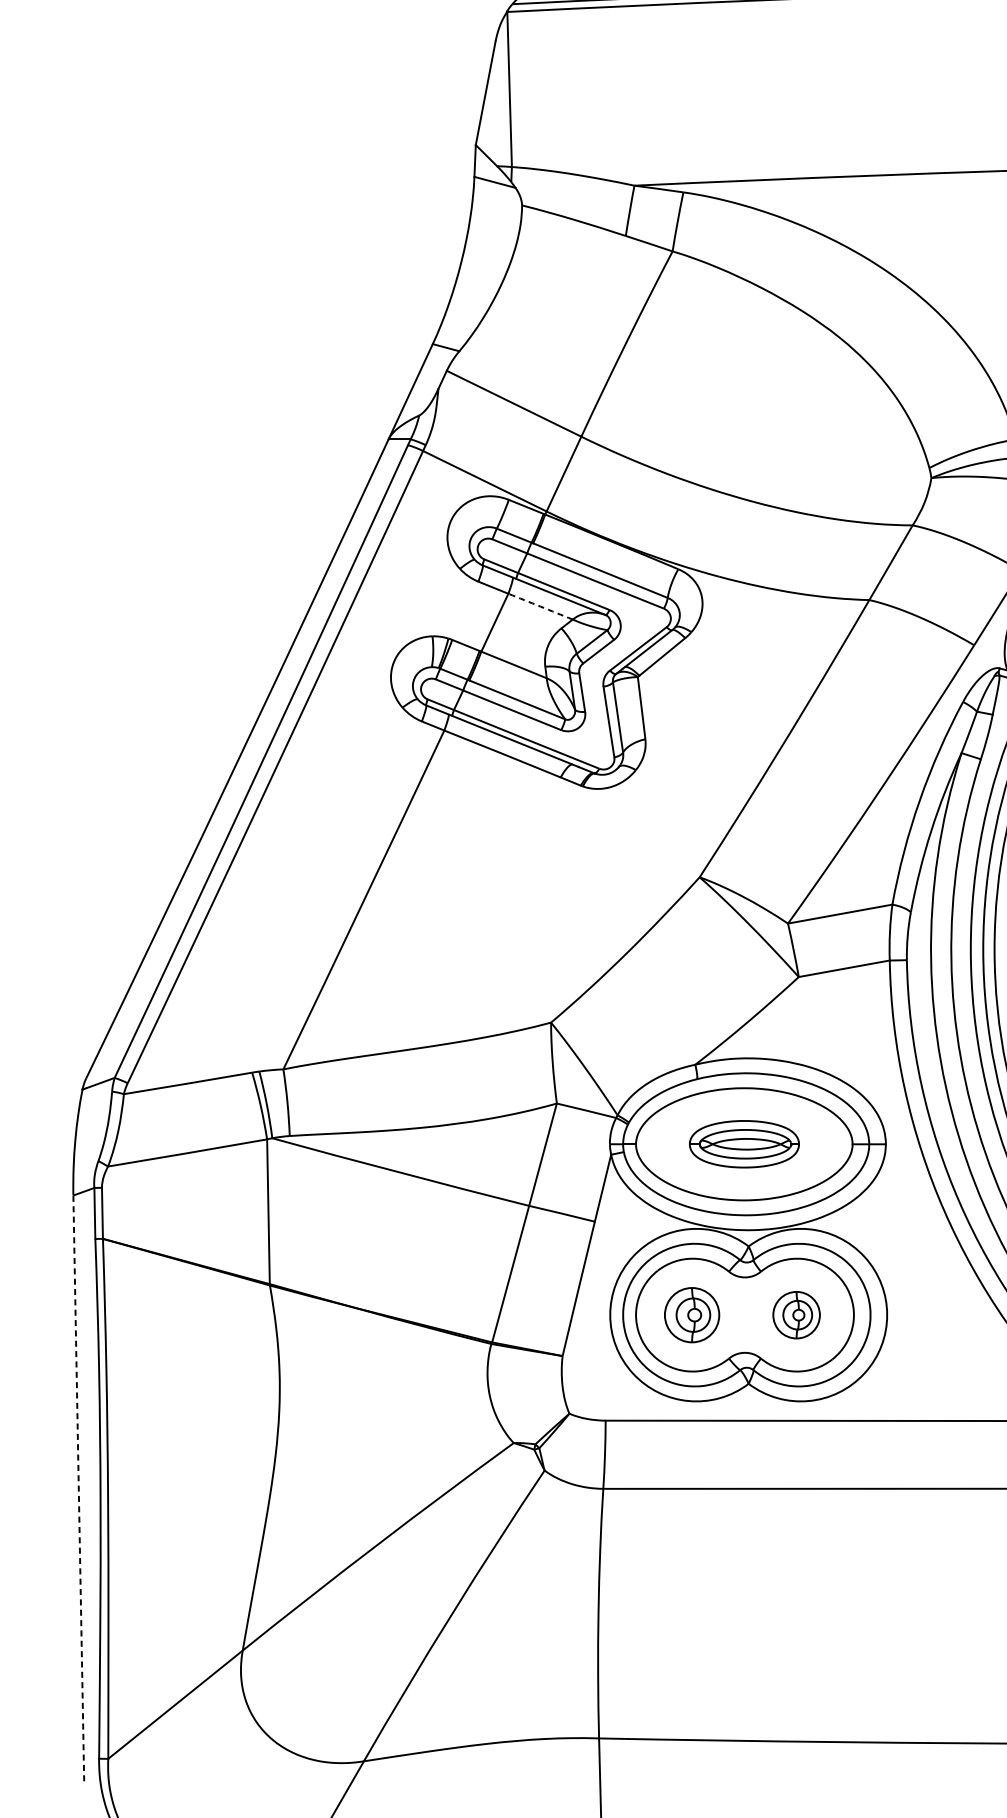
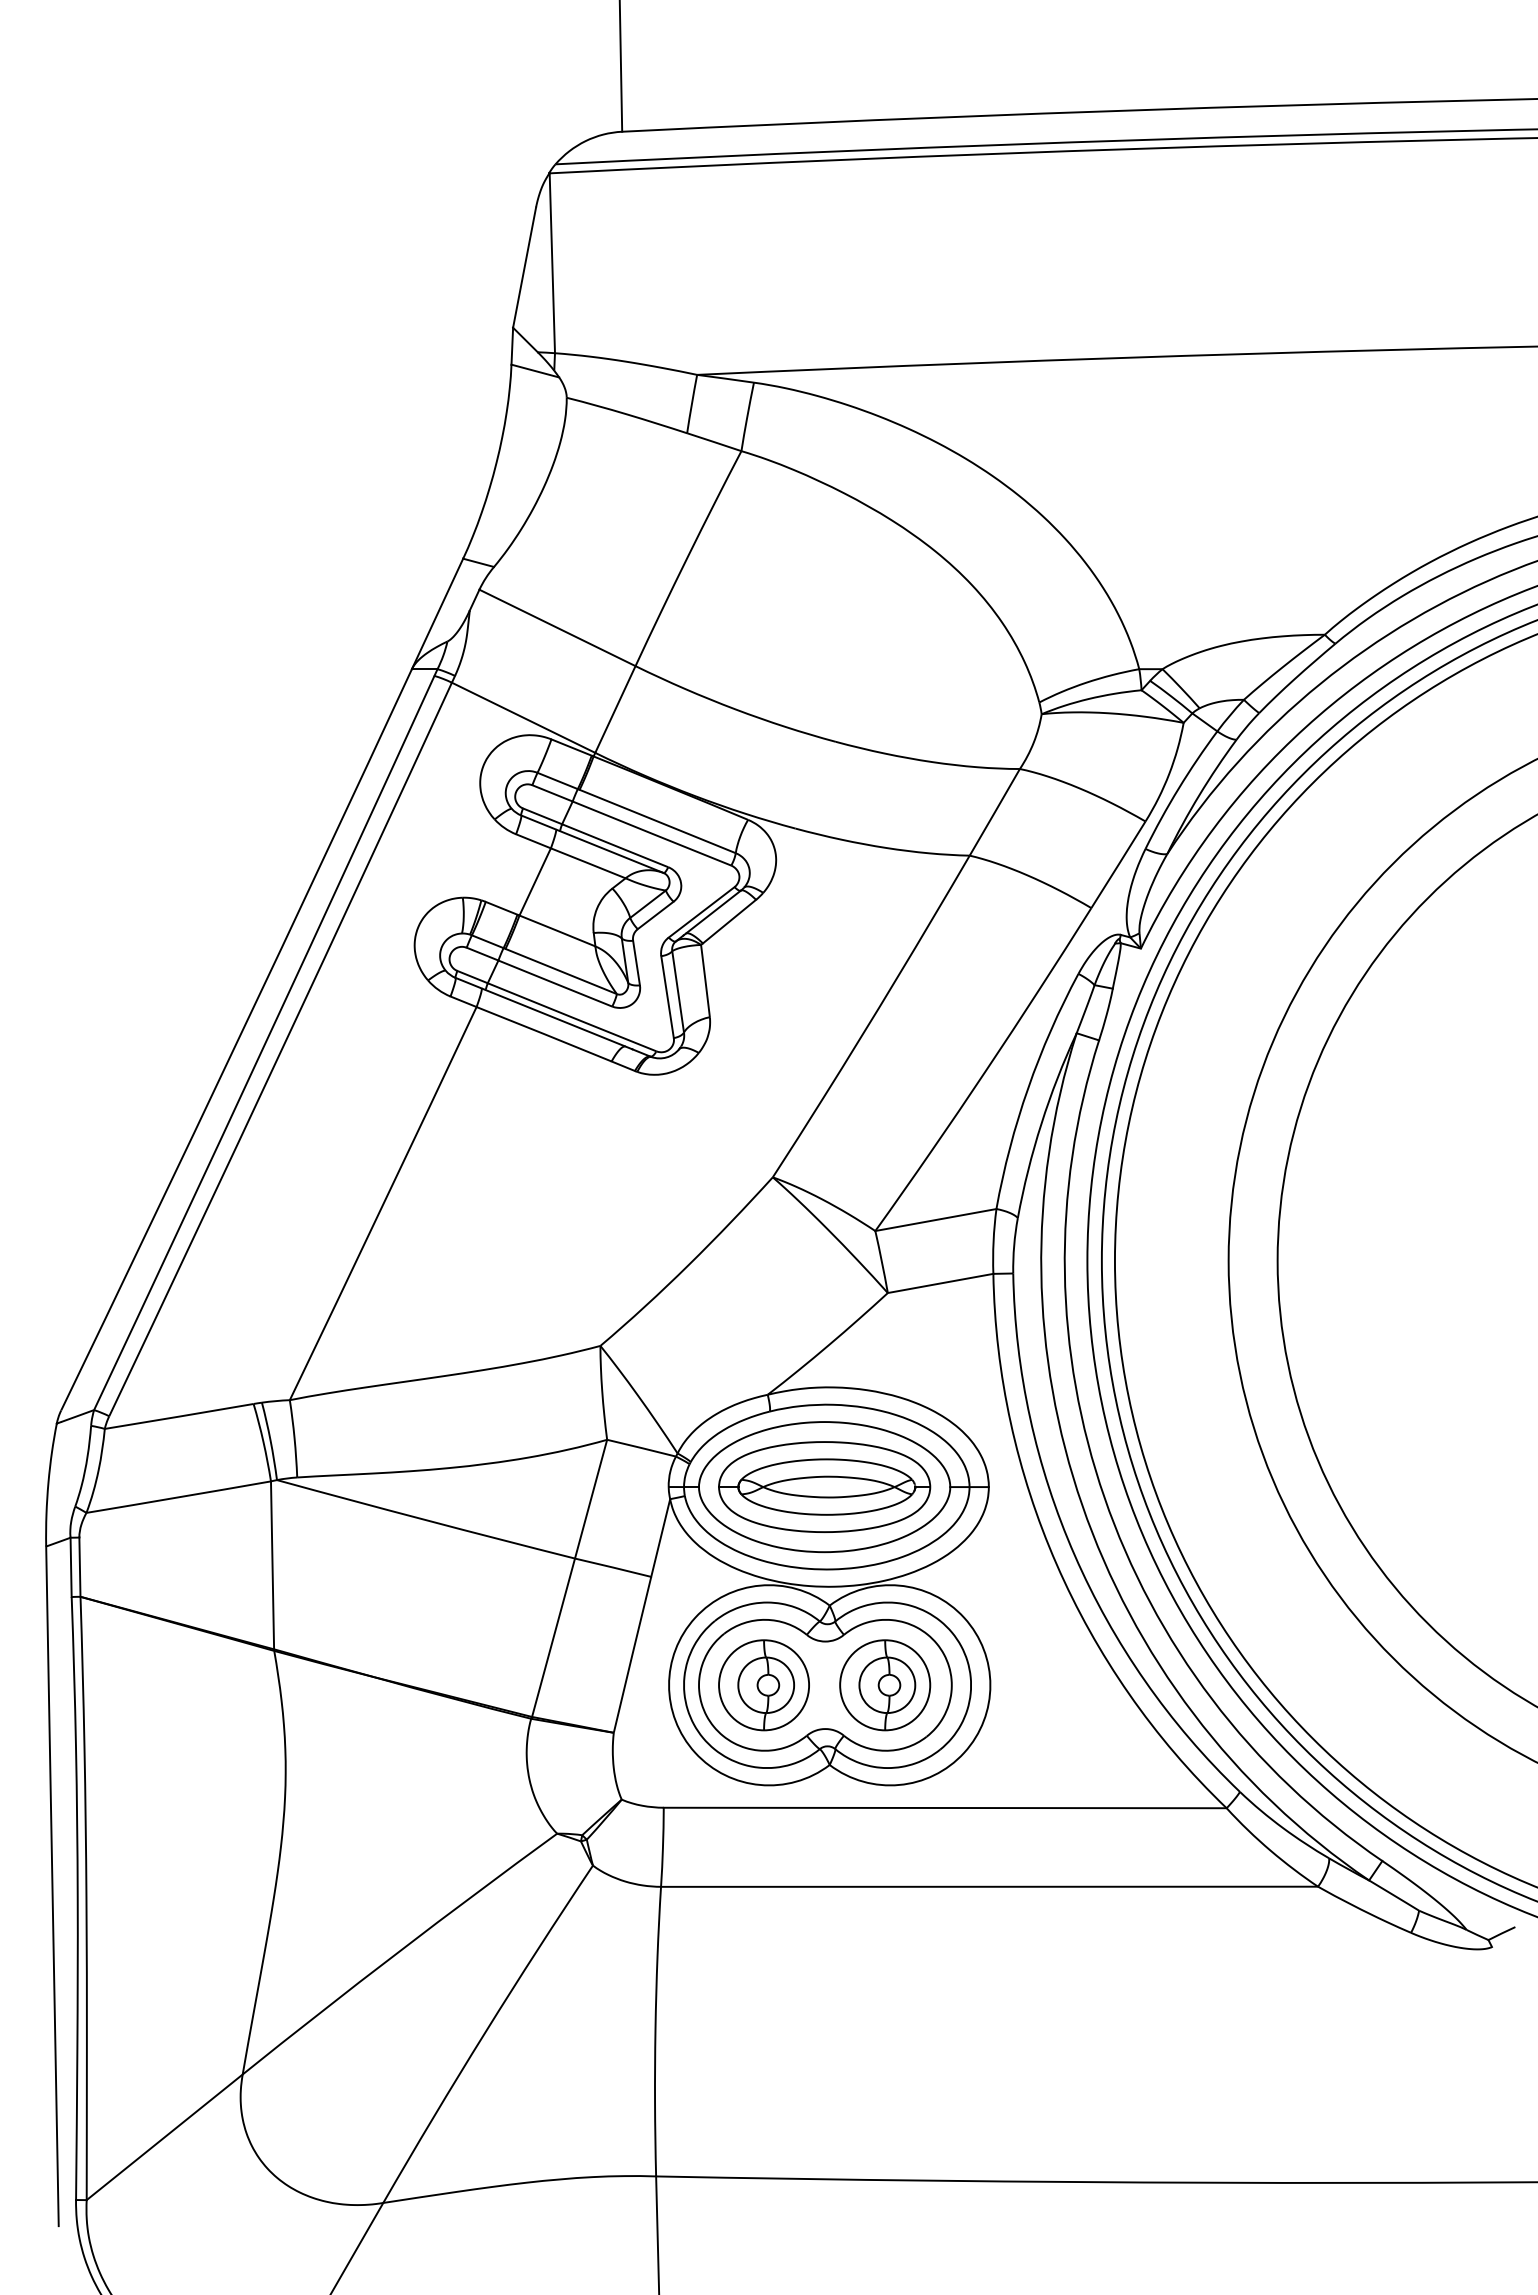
arc: (540, 606) -> (588, 863), dashed -> solid
part: (744, 1143) -> (824, 1486), size x1.67
part: (691, 1315) -> (763, 1685), size x1.43
part: (796, 1315) -> (885, 1685), size x1.67
line: (78, 1488) -> (52, 1886), dashed -> solid

